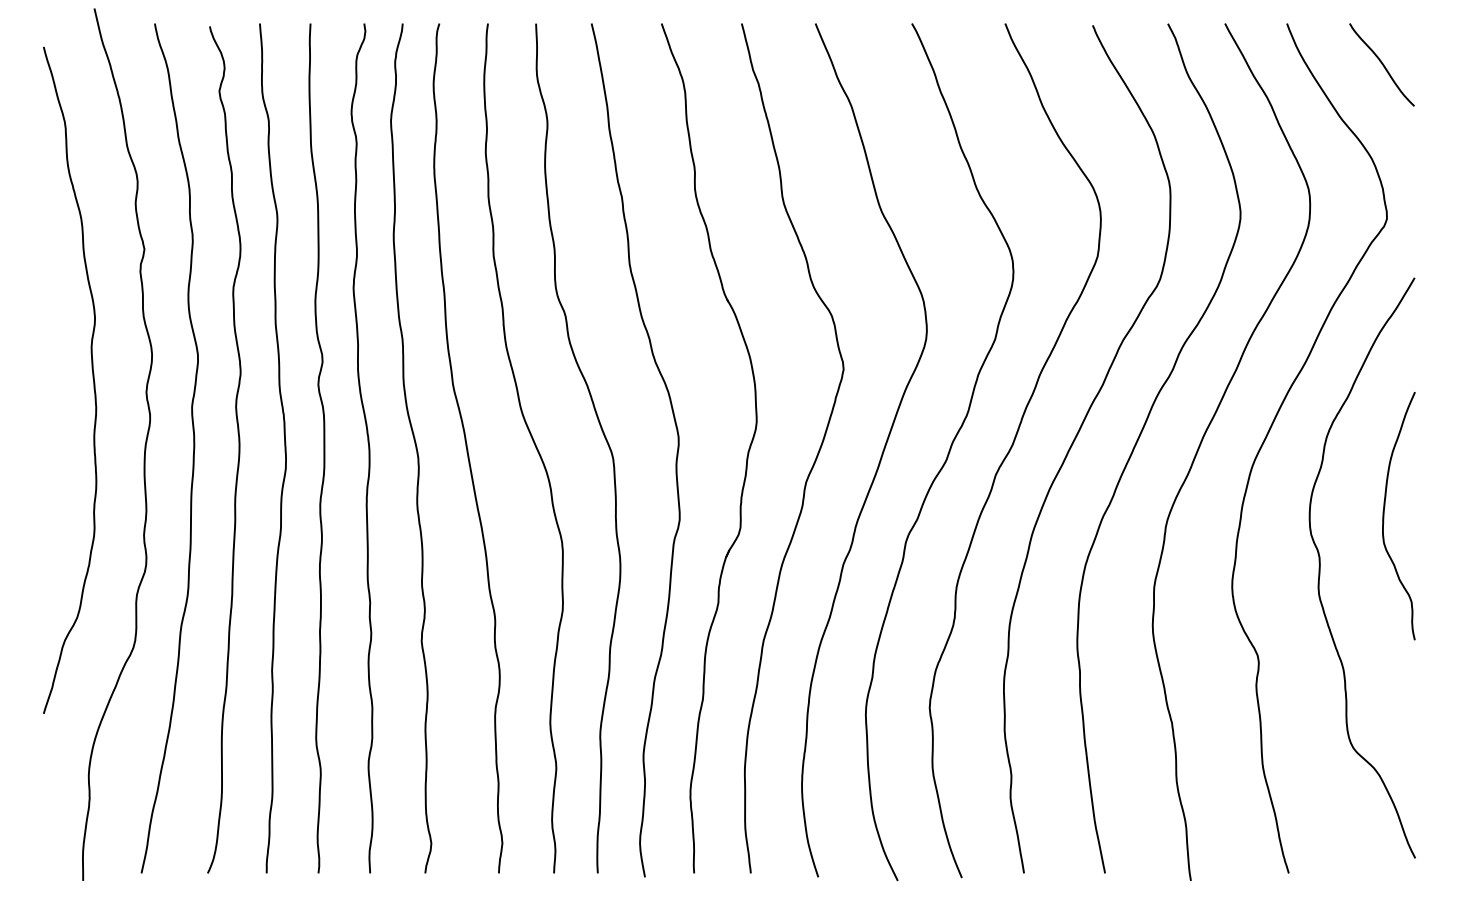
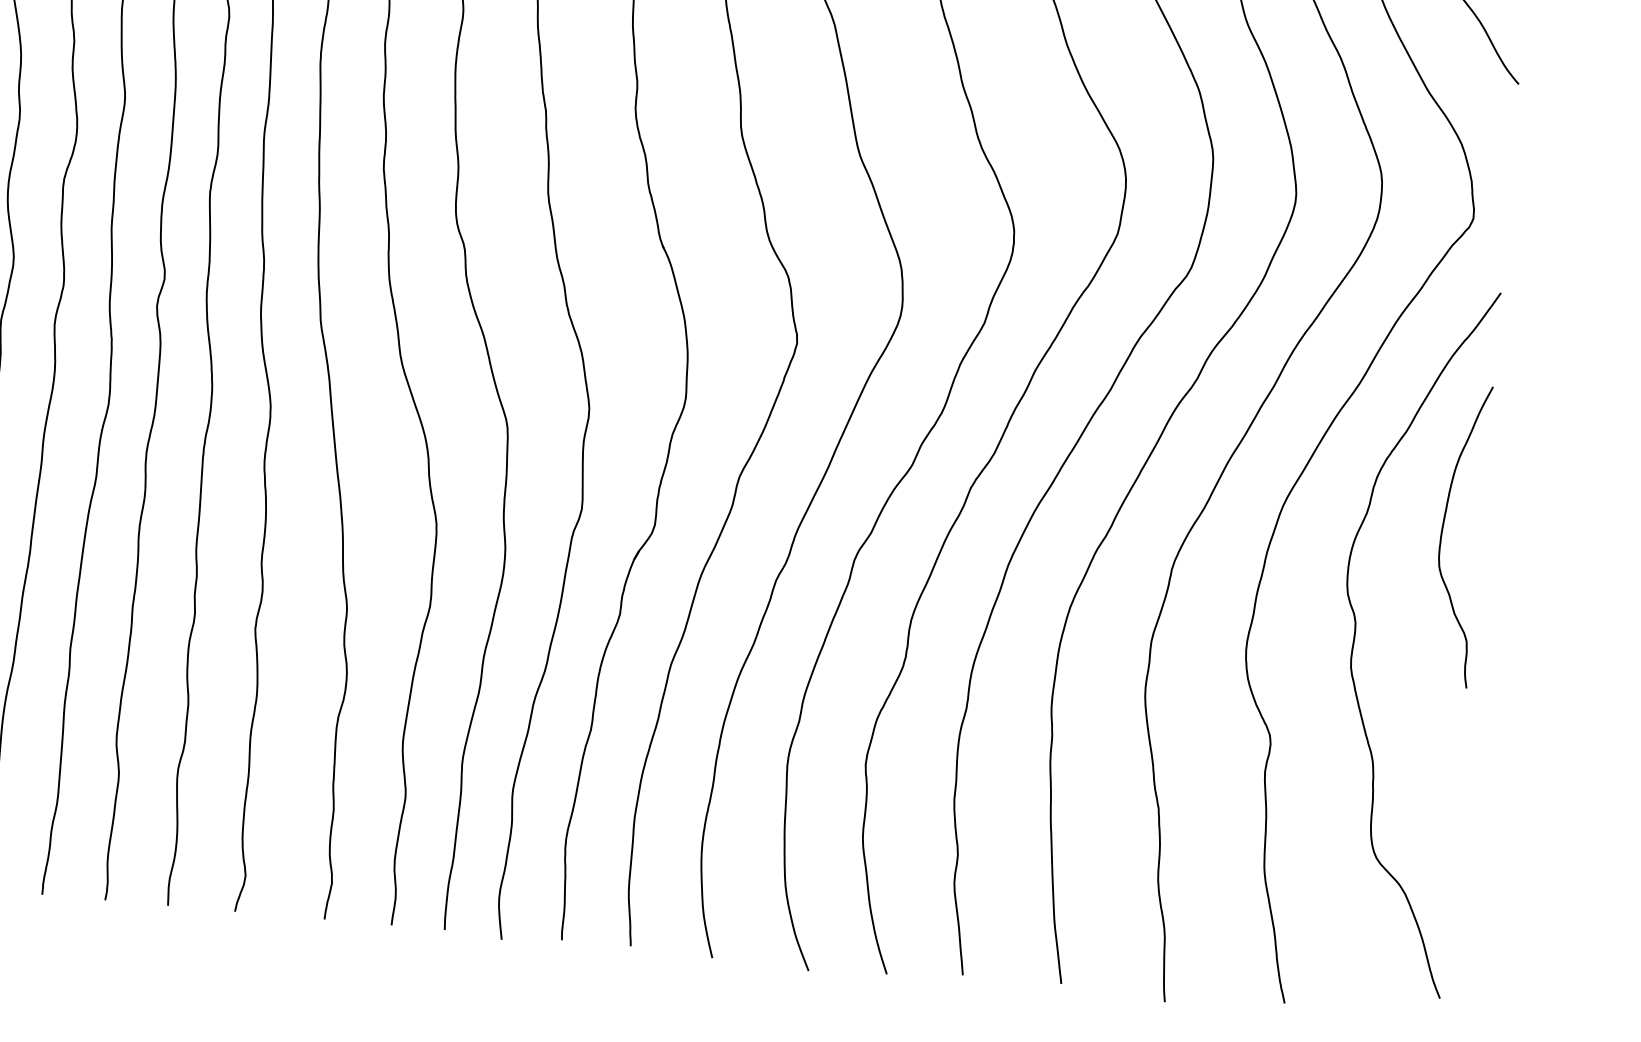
curve: (1384, 515) -> (1442, 533), moved

